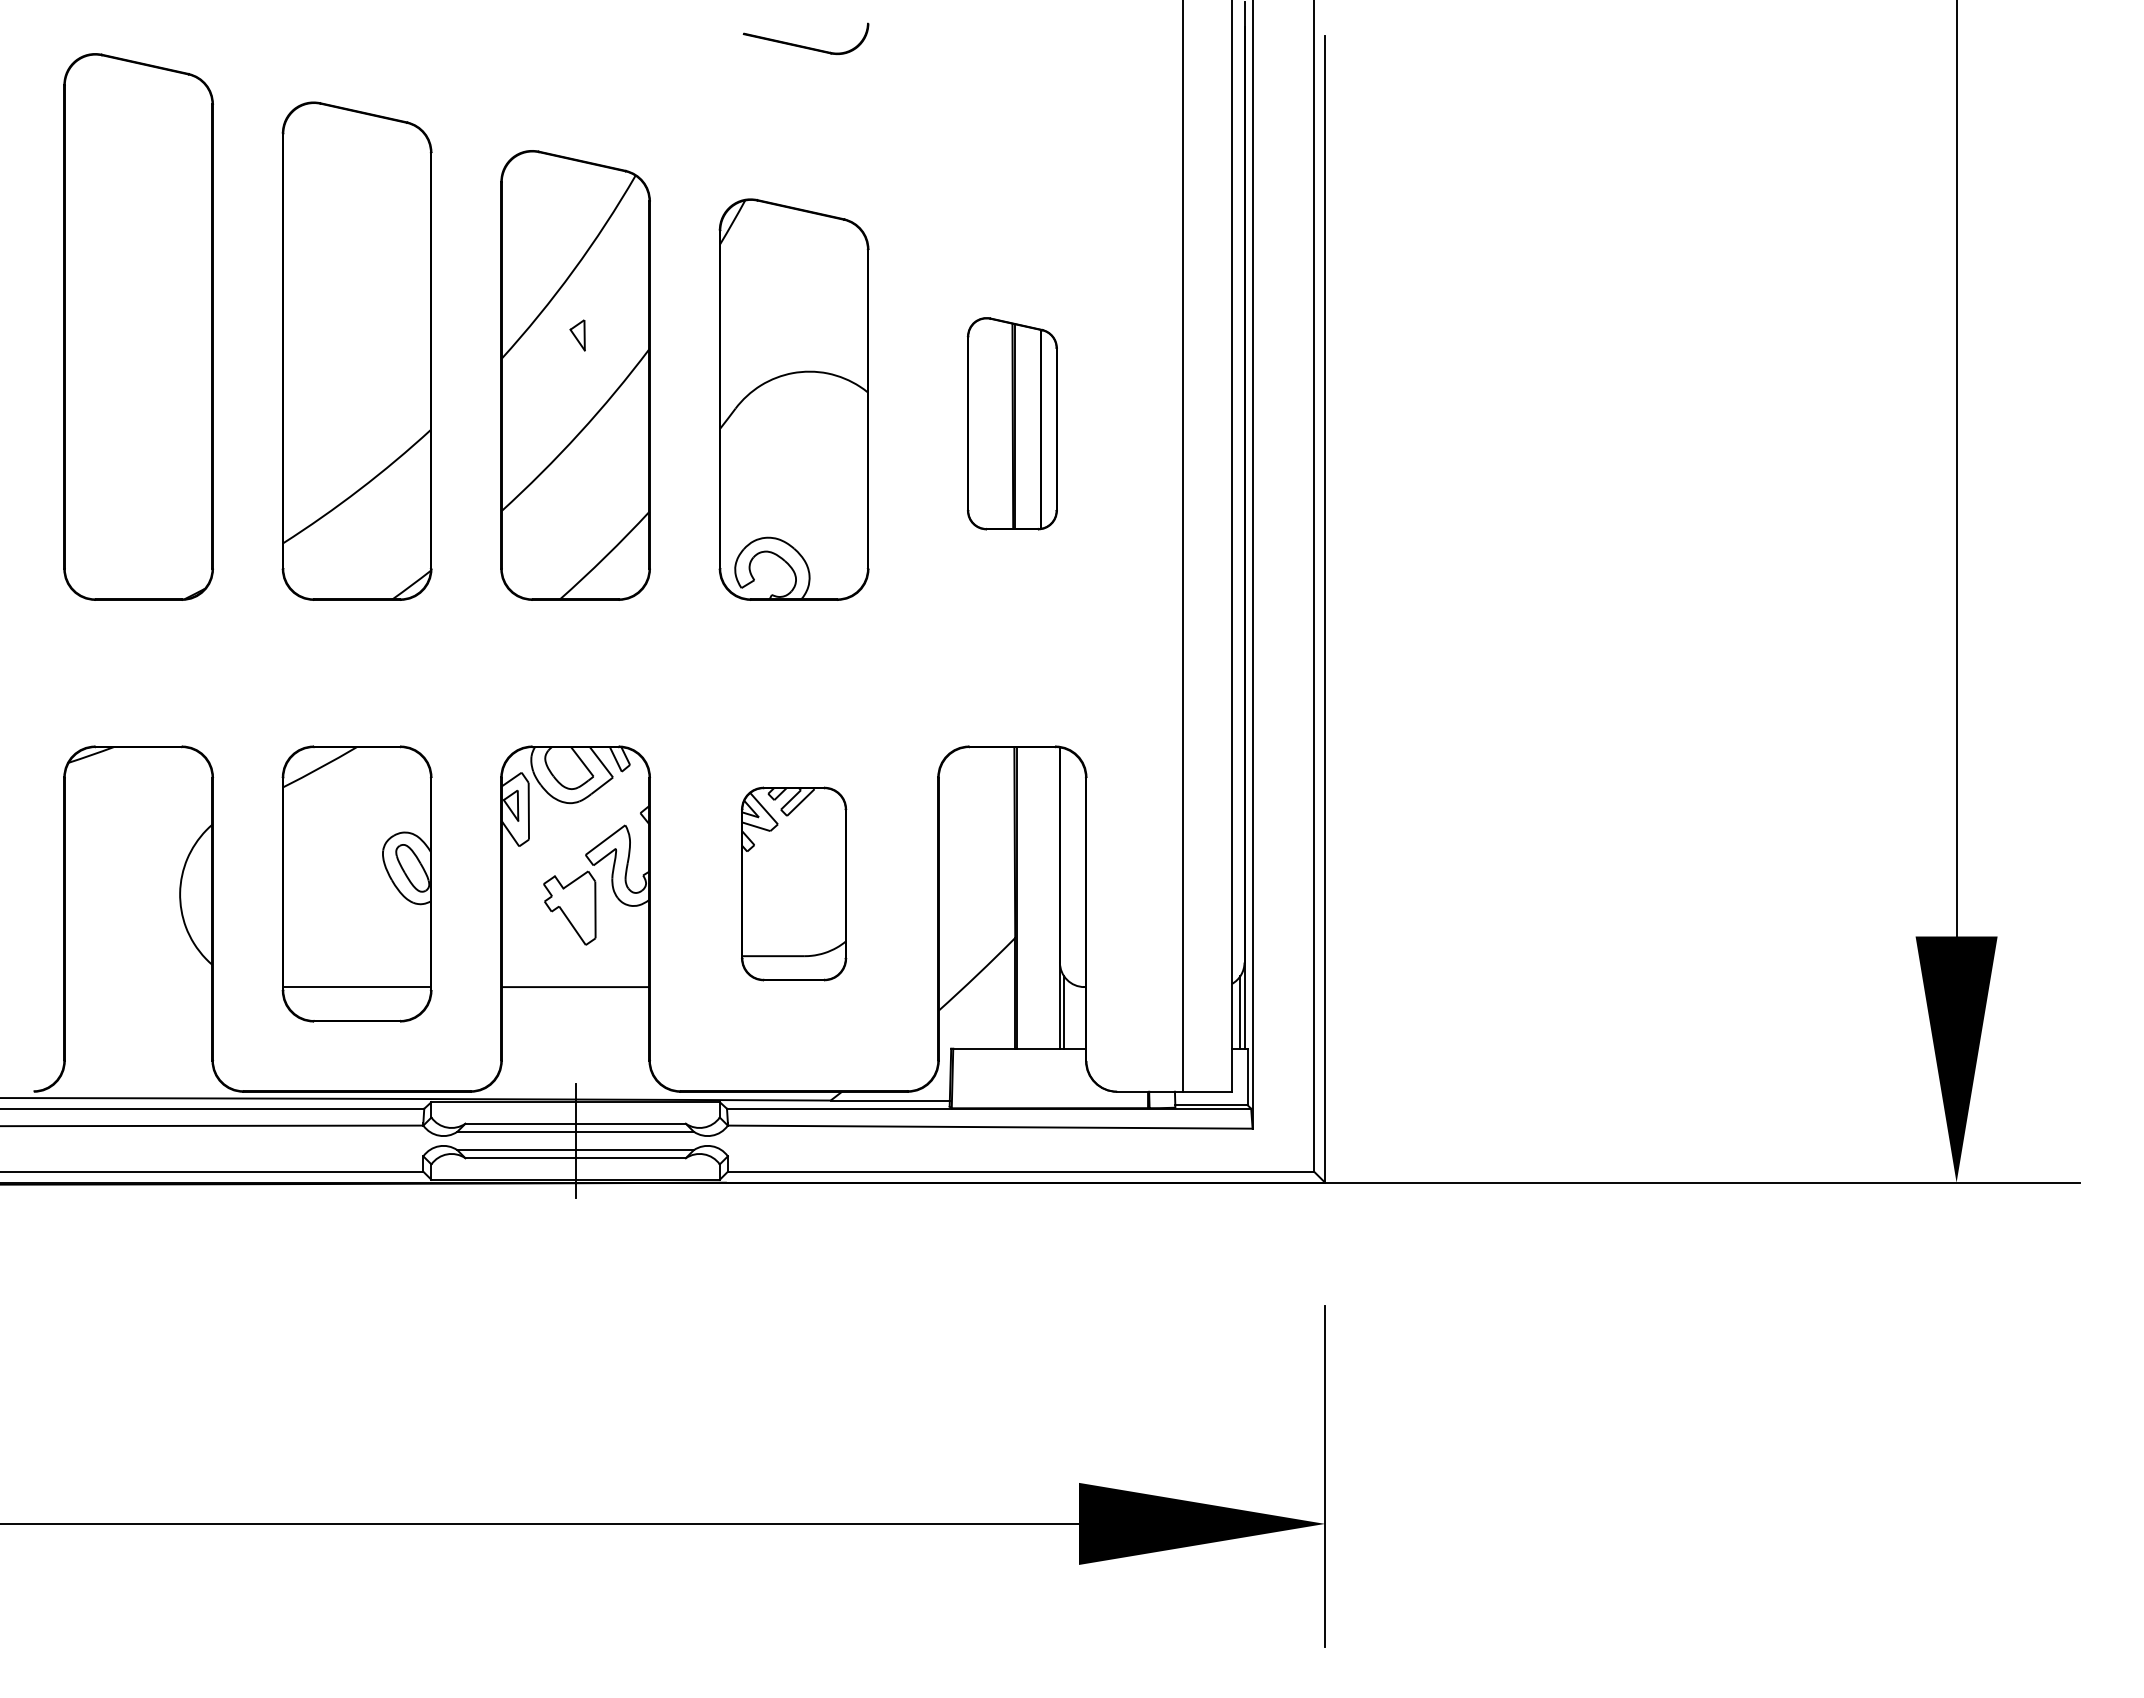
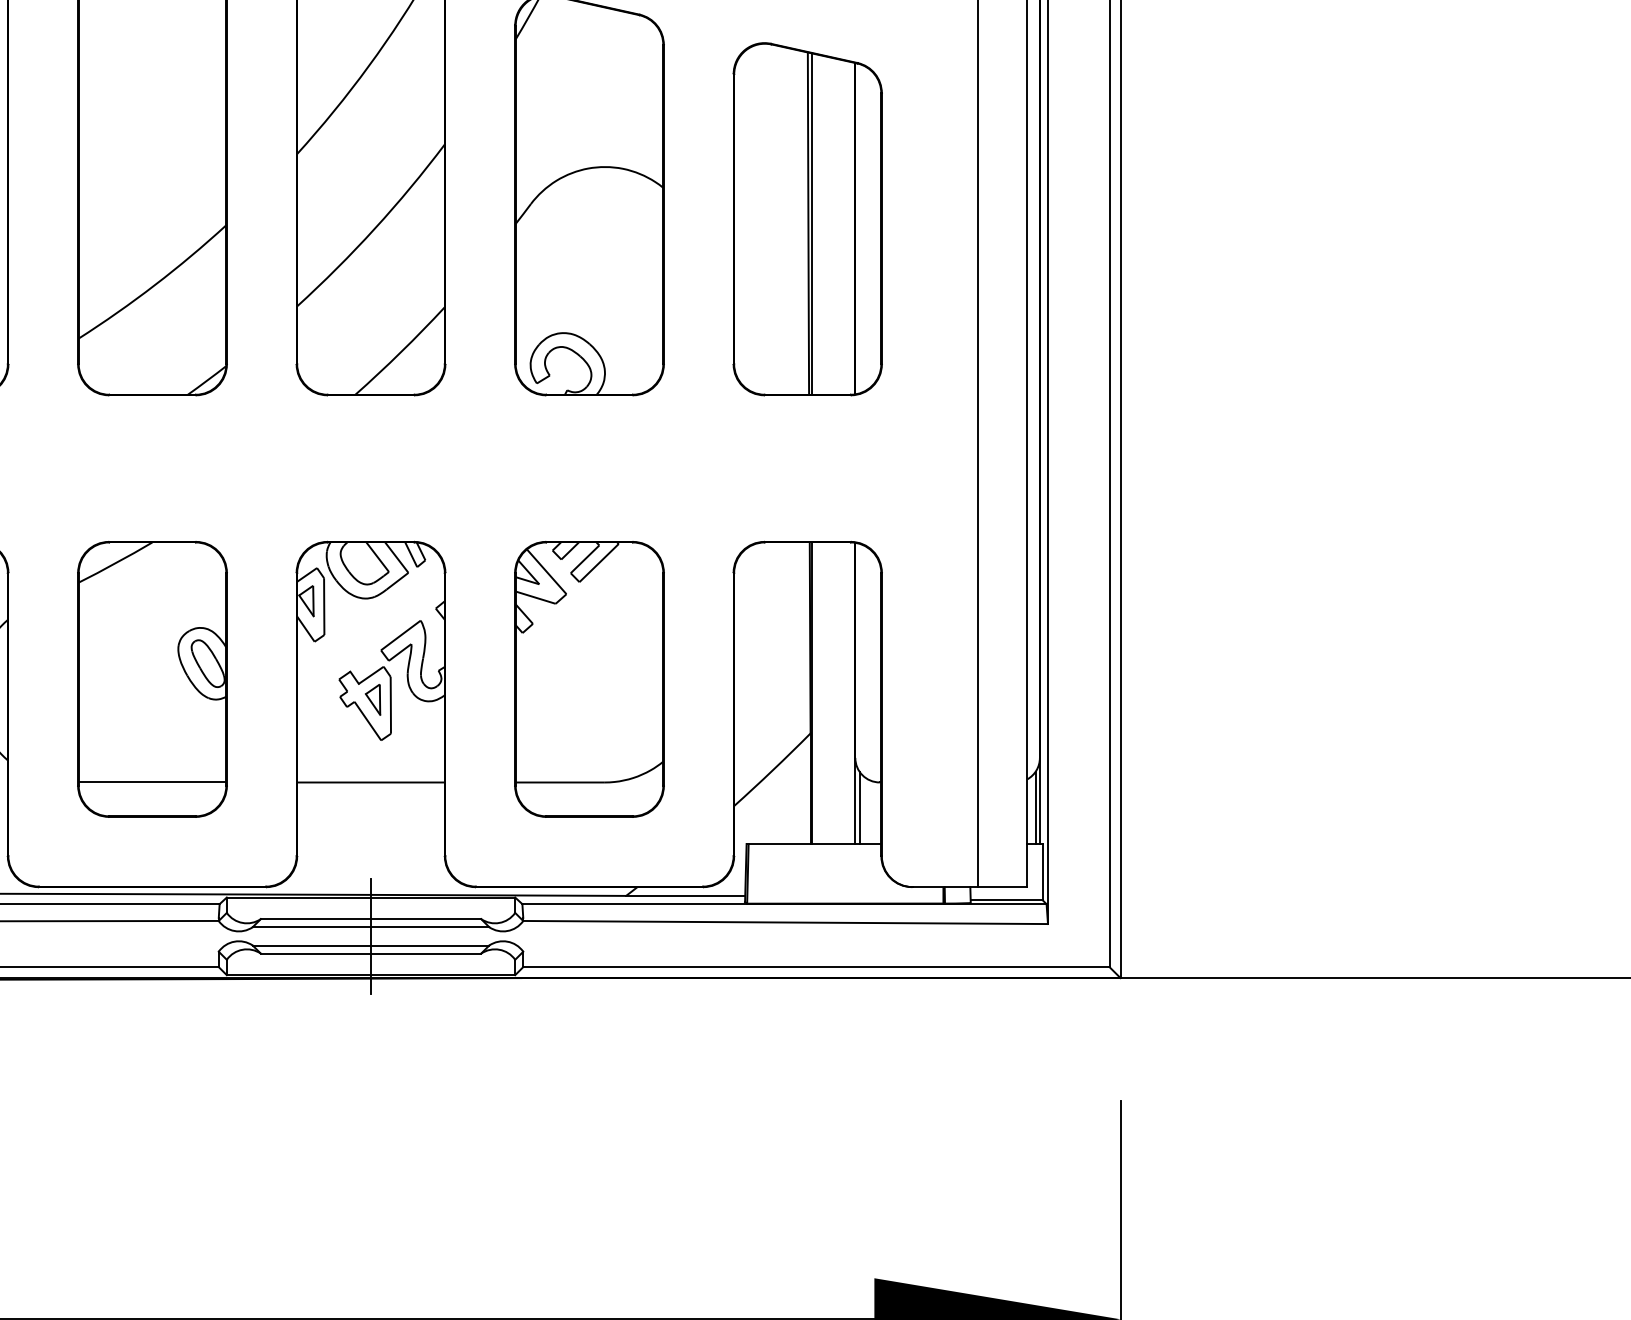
part: (577, 335) -> (372, 699), moved
part: (1012, 423) -> (807, 218), size x1.67
part: (793, 883) -> (588, 678), size x1.43

